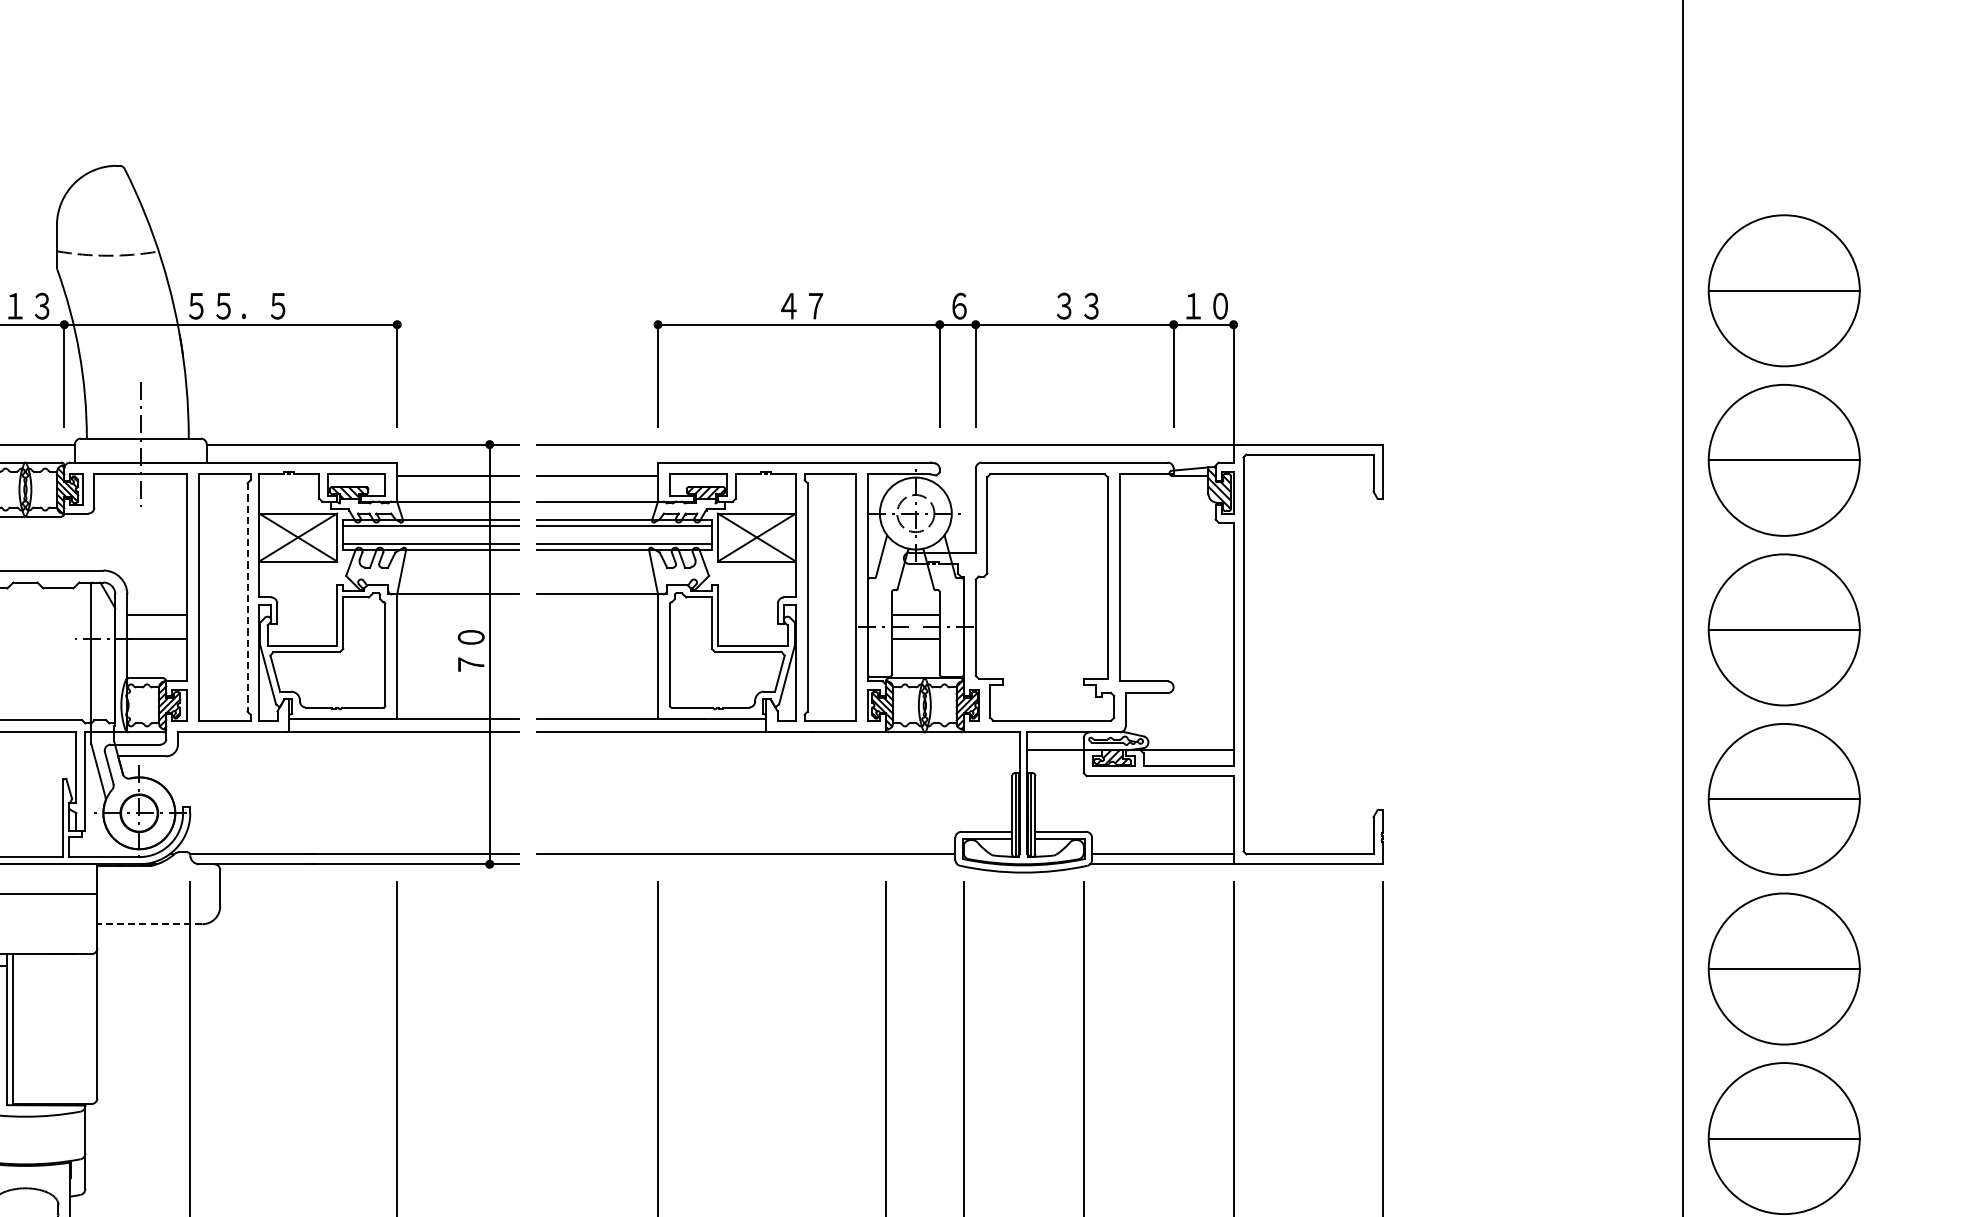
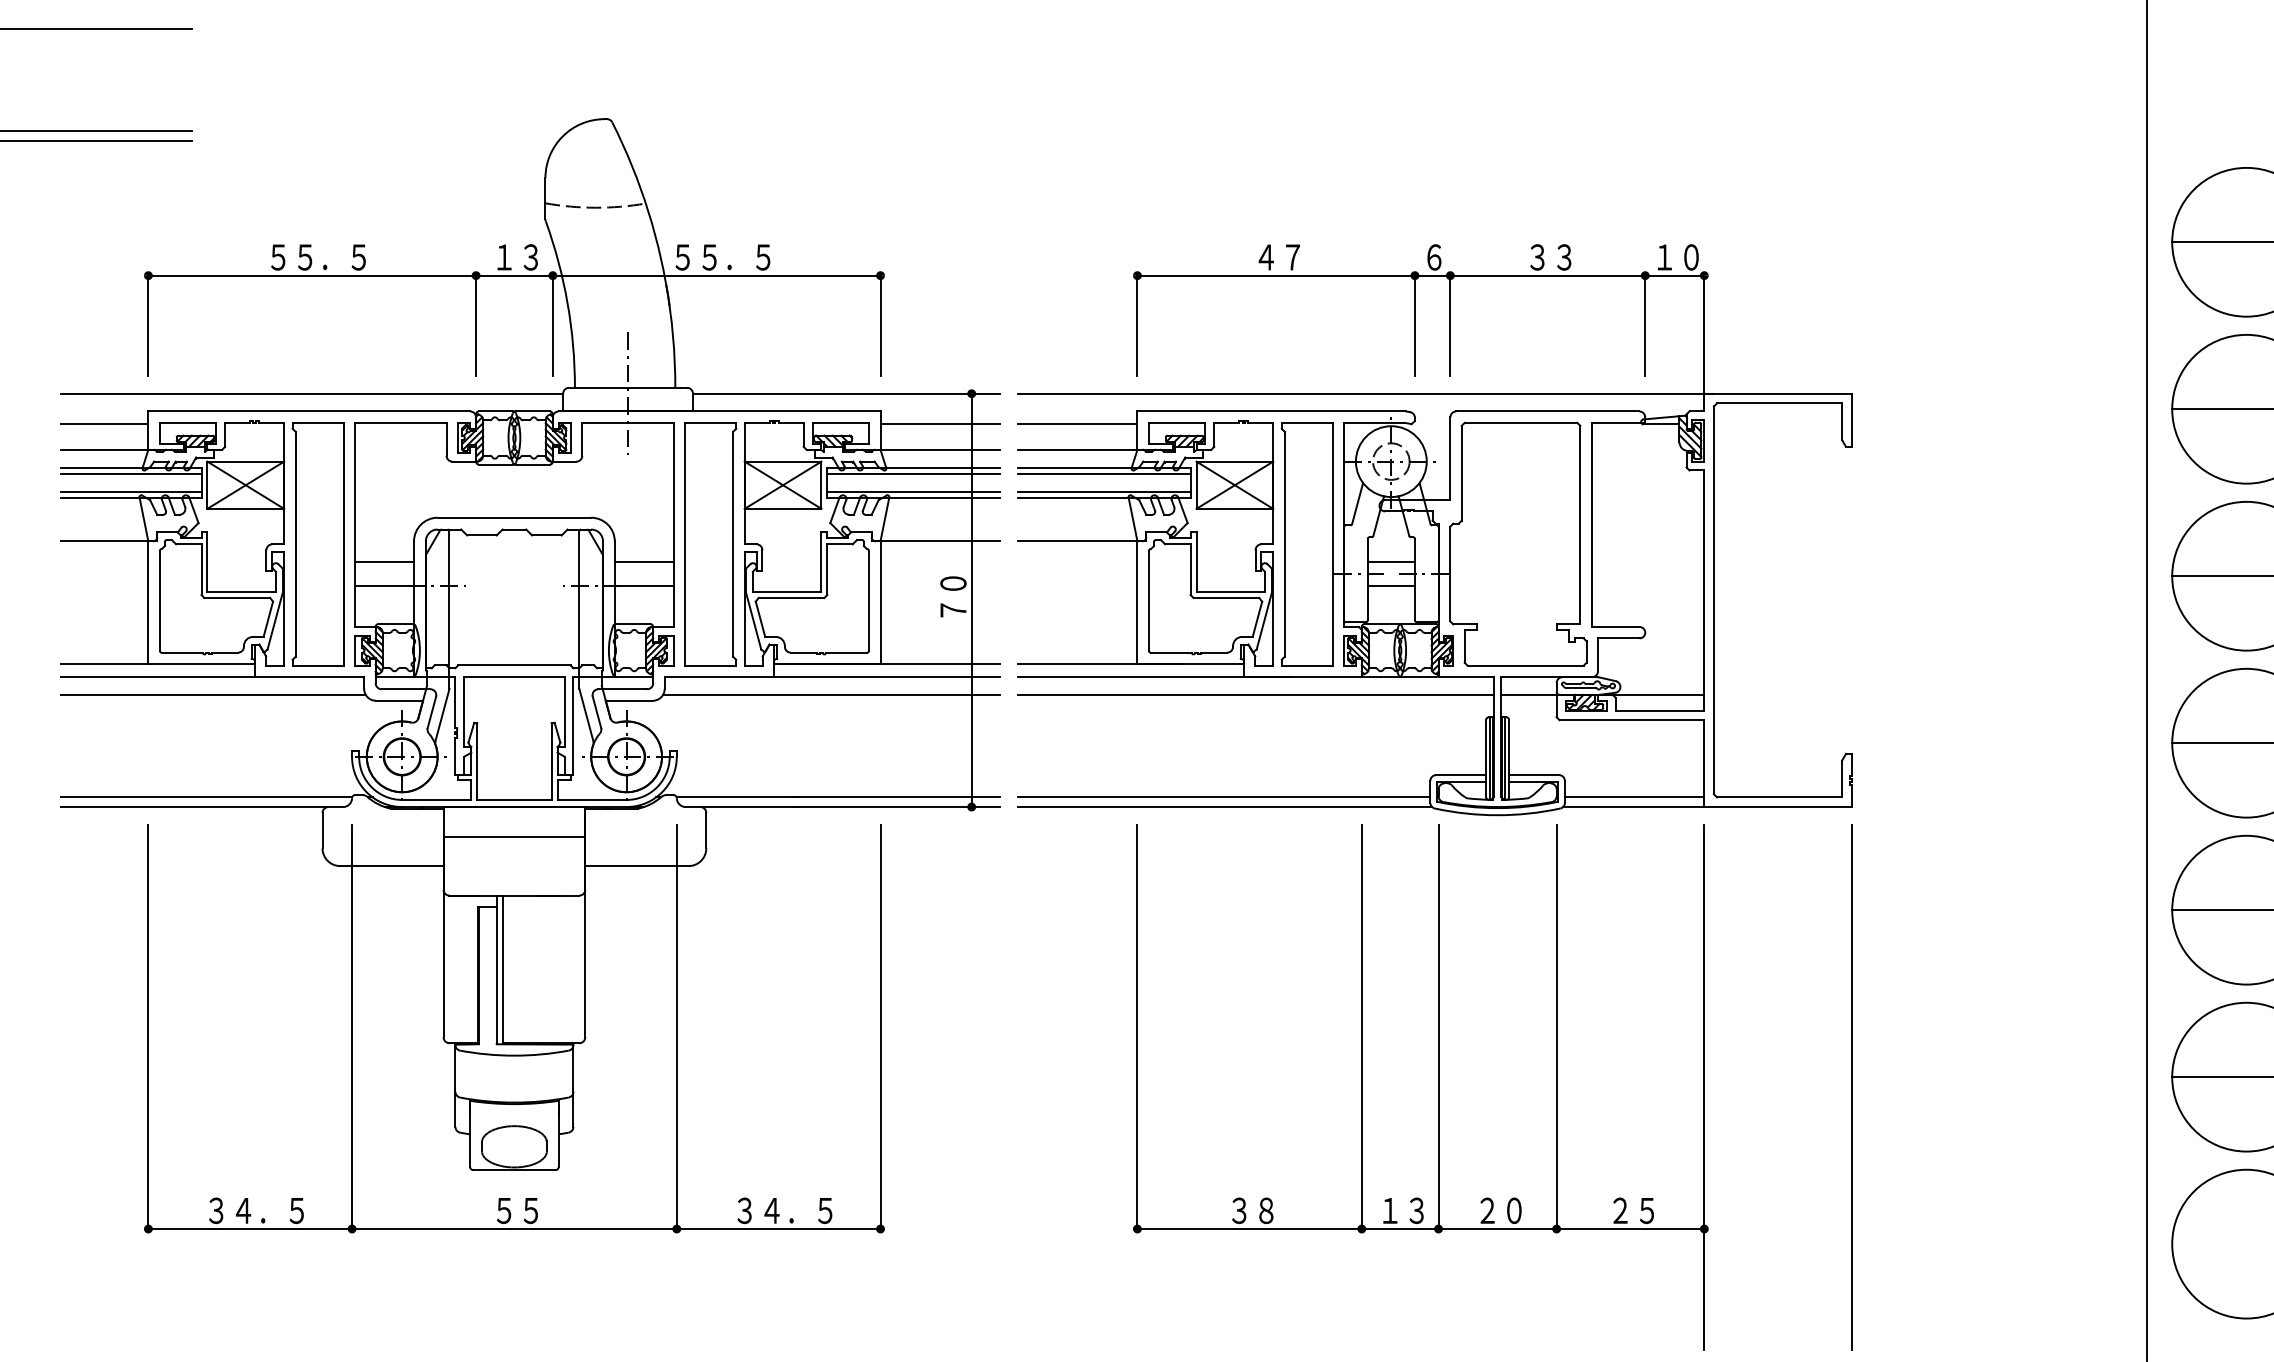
line: (247, 597) -> (733, 544), dashed -> solid
line: (347, 750) -> (831, 694), added
line: (777, 750) -> (1255, 694), added
line: (746, 864) -> (1224, 807), added
line: (149, 924) -> (636, 866), dashed -> solid

